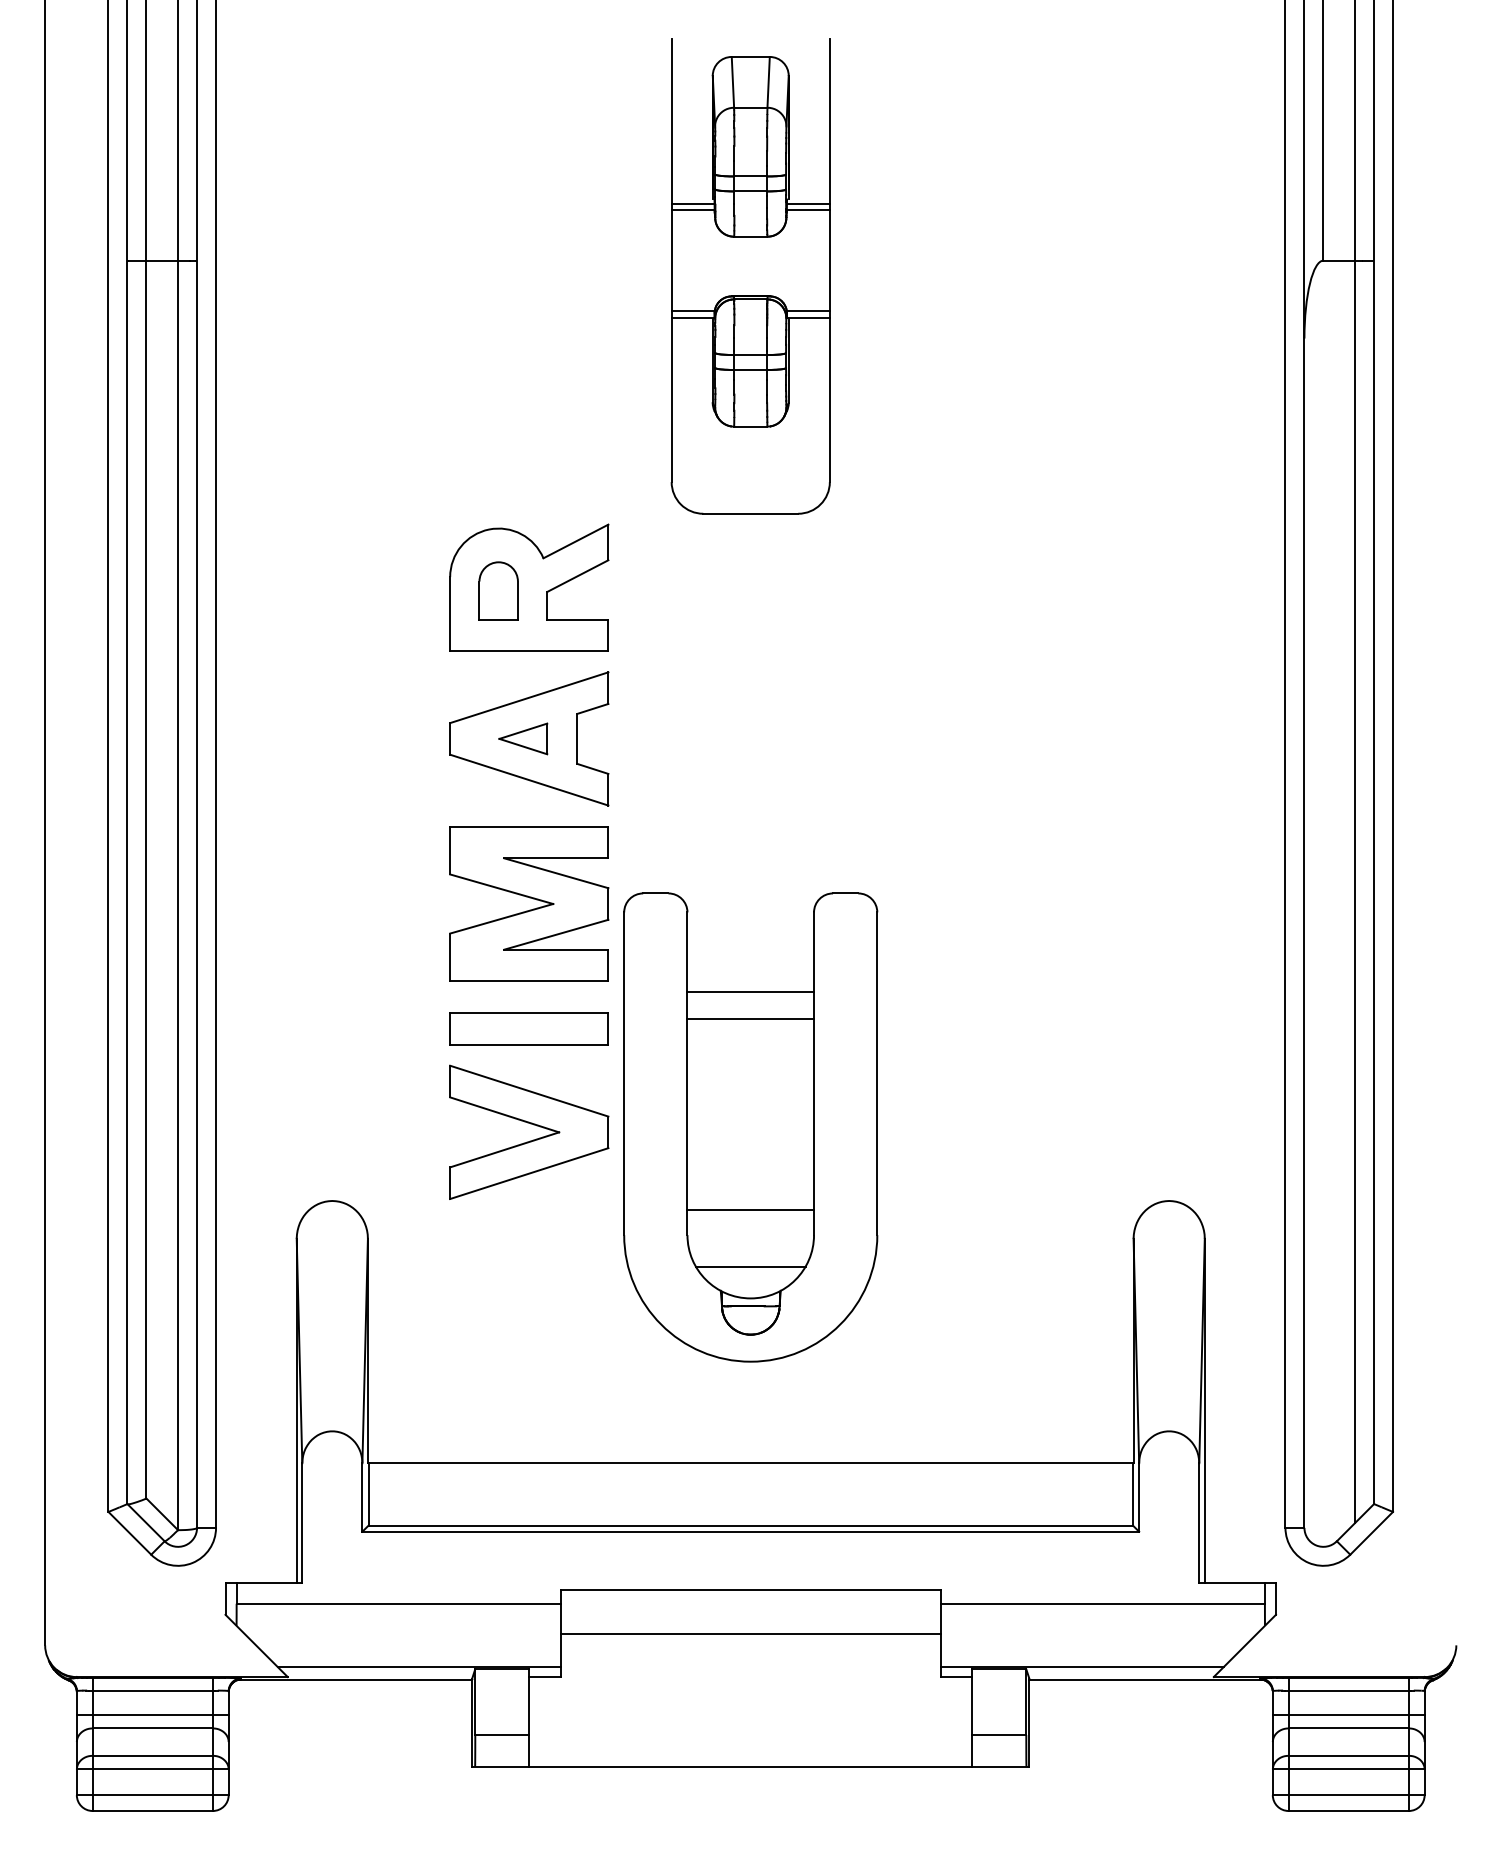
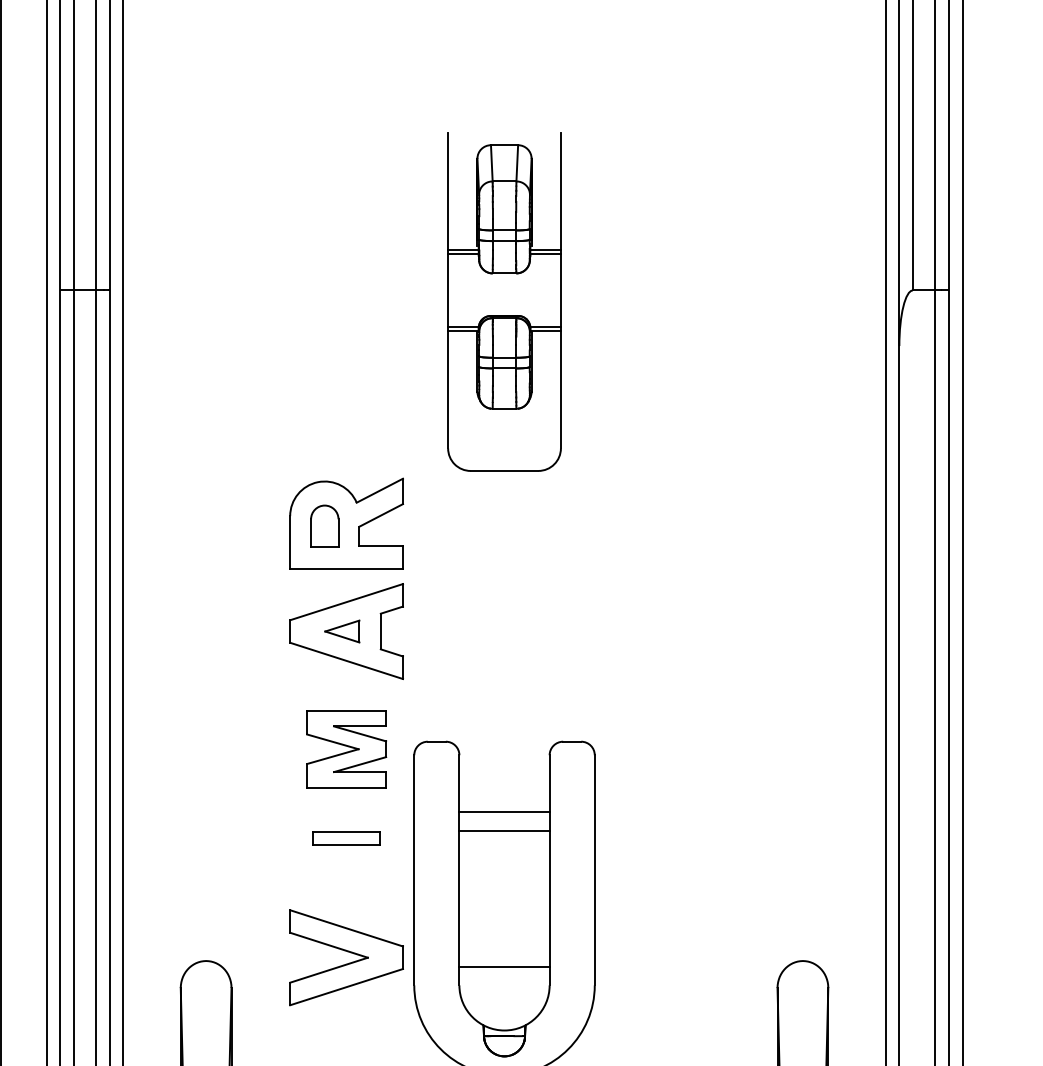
part: (529, 903) -> (346, 748), size x0.7
part: (528, 1028) -> (346, 838), size x0.6
part: (530, 1124) -> (347, 952), moved
line: (750, 1266) -> (504, 1007), removed

